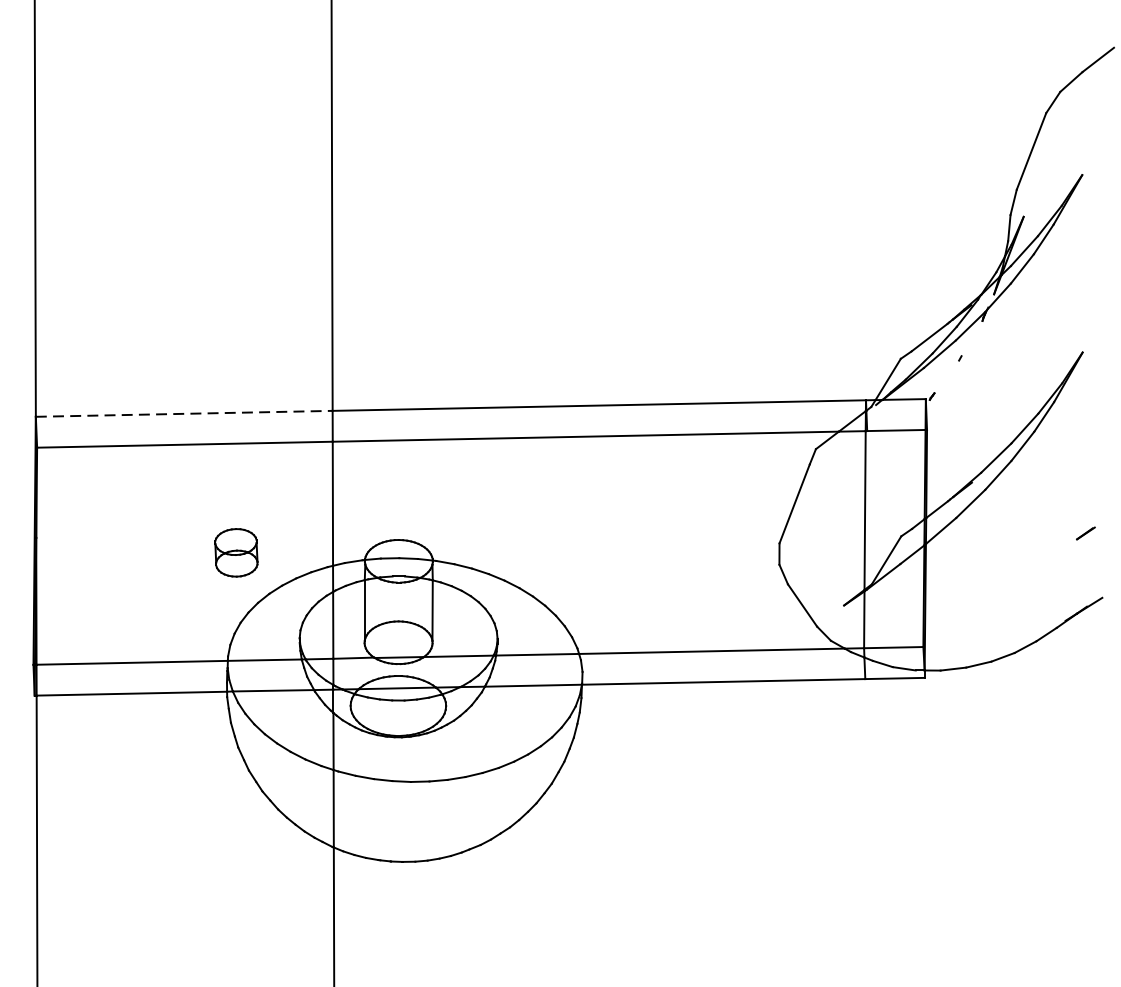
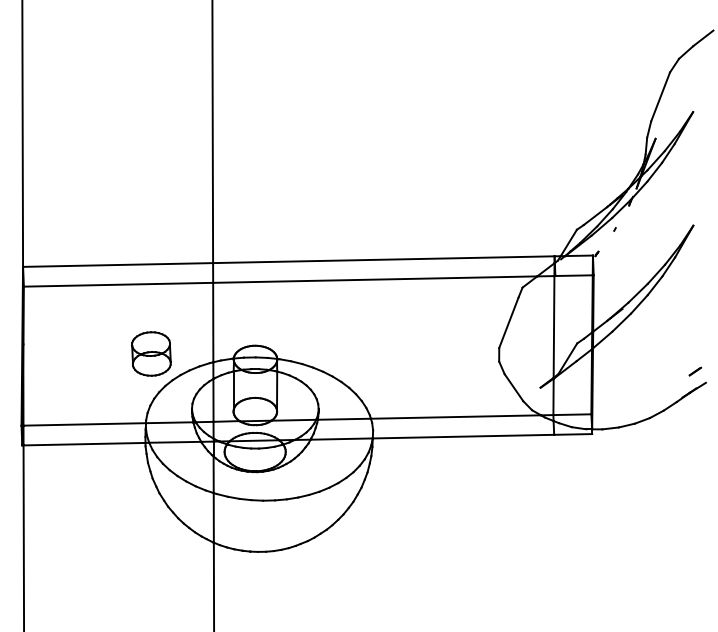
line: (184, 413) -> (118, 264), dashed -> solid
line: (1086, 533) -> (695, 371), moved
part: (236, 552) -> (151, 353), size x1.43

